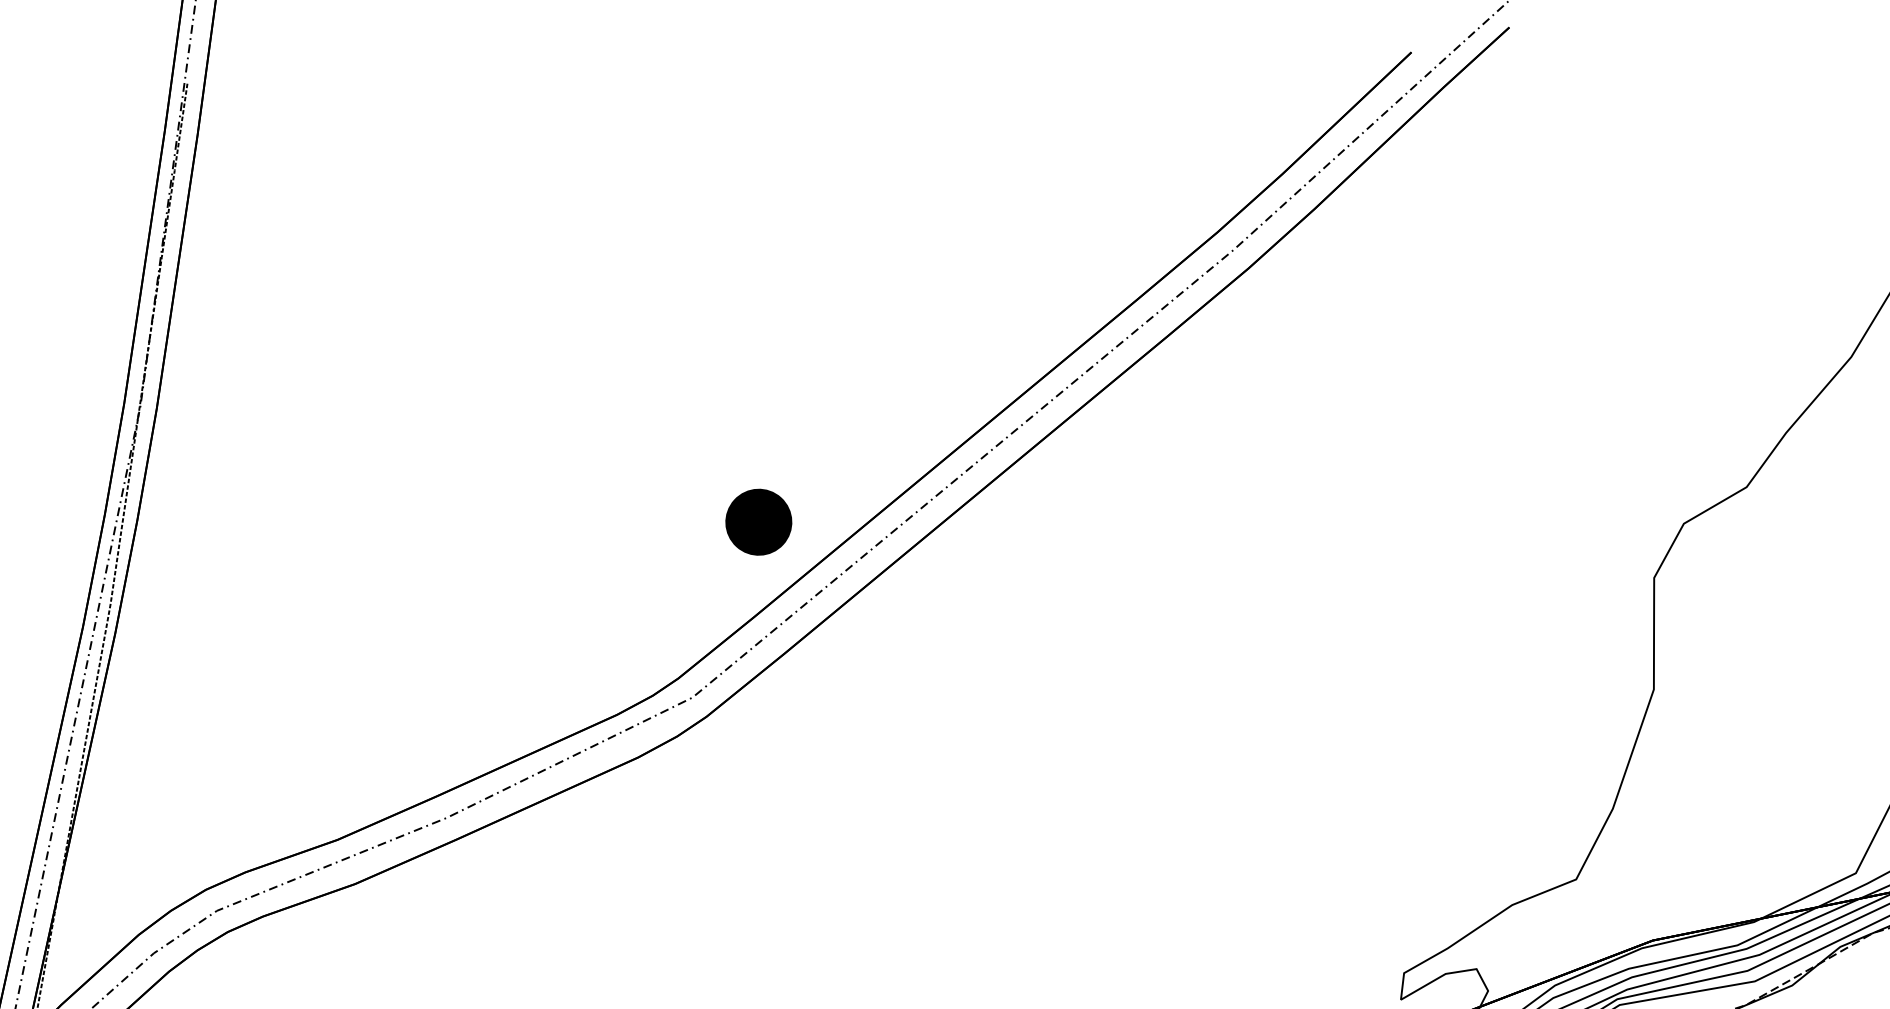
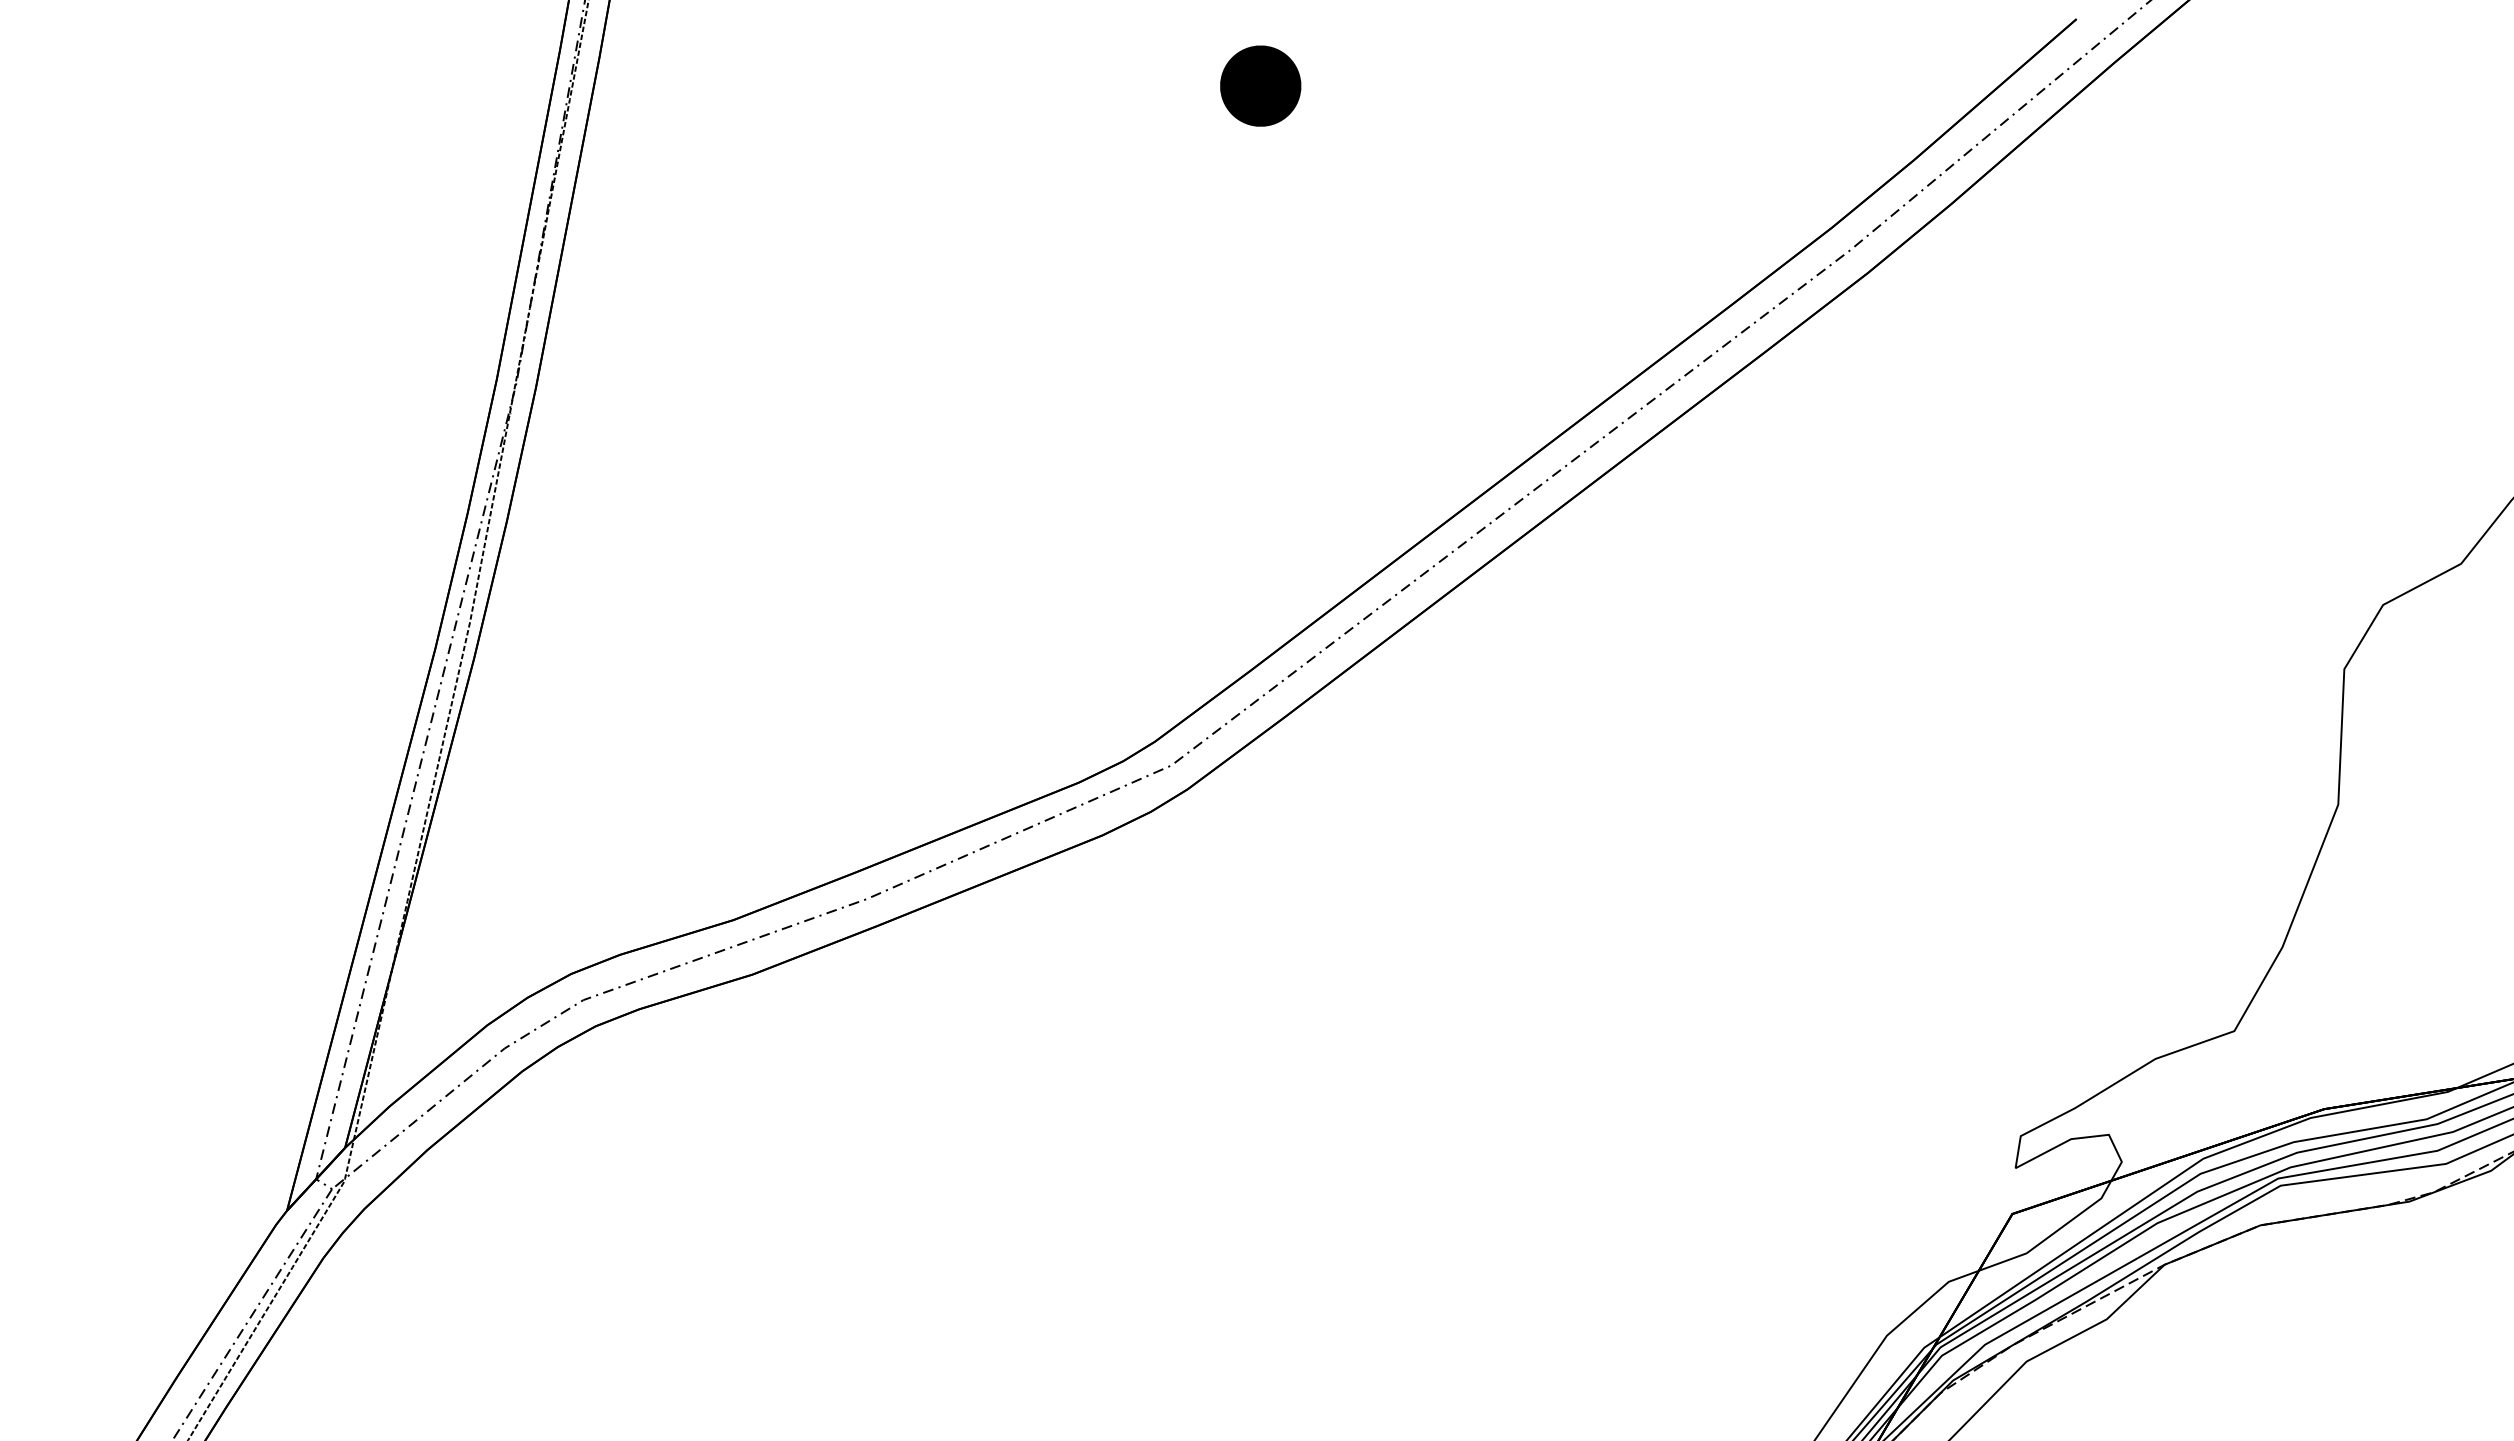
part: (758, 521) -> (1260, 85), moved

